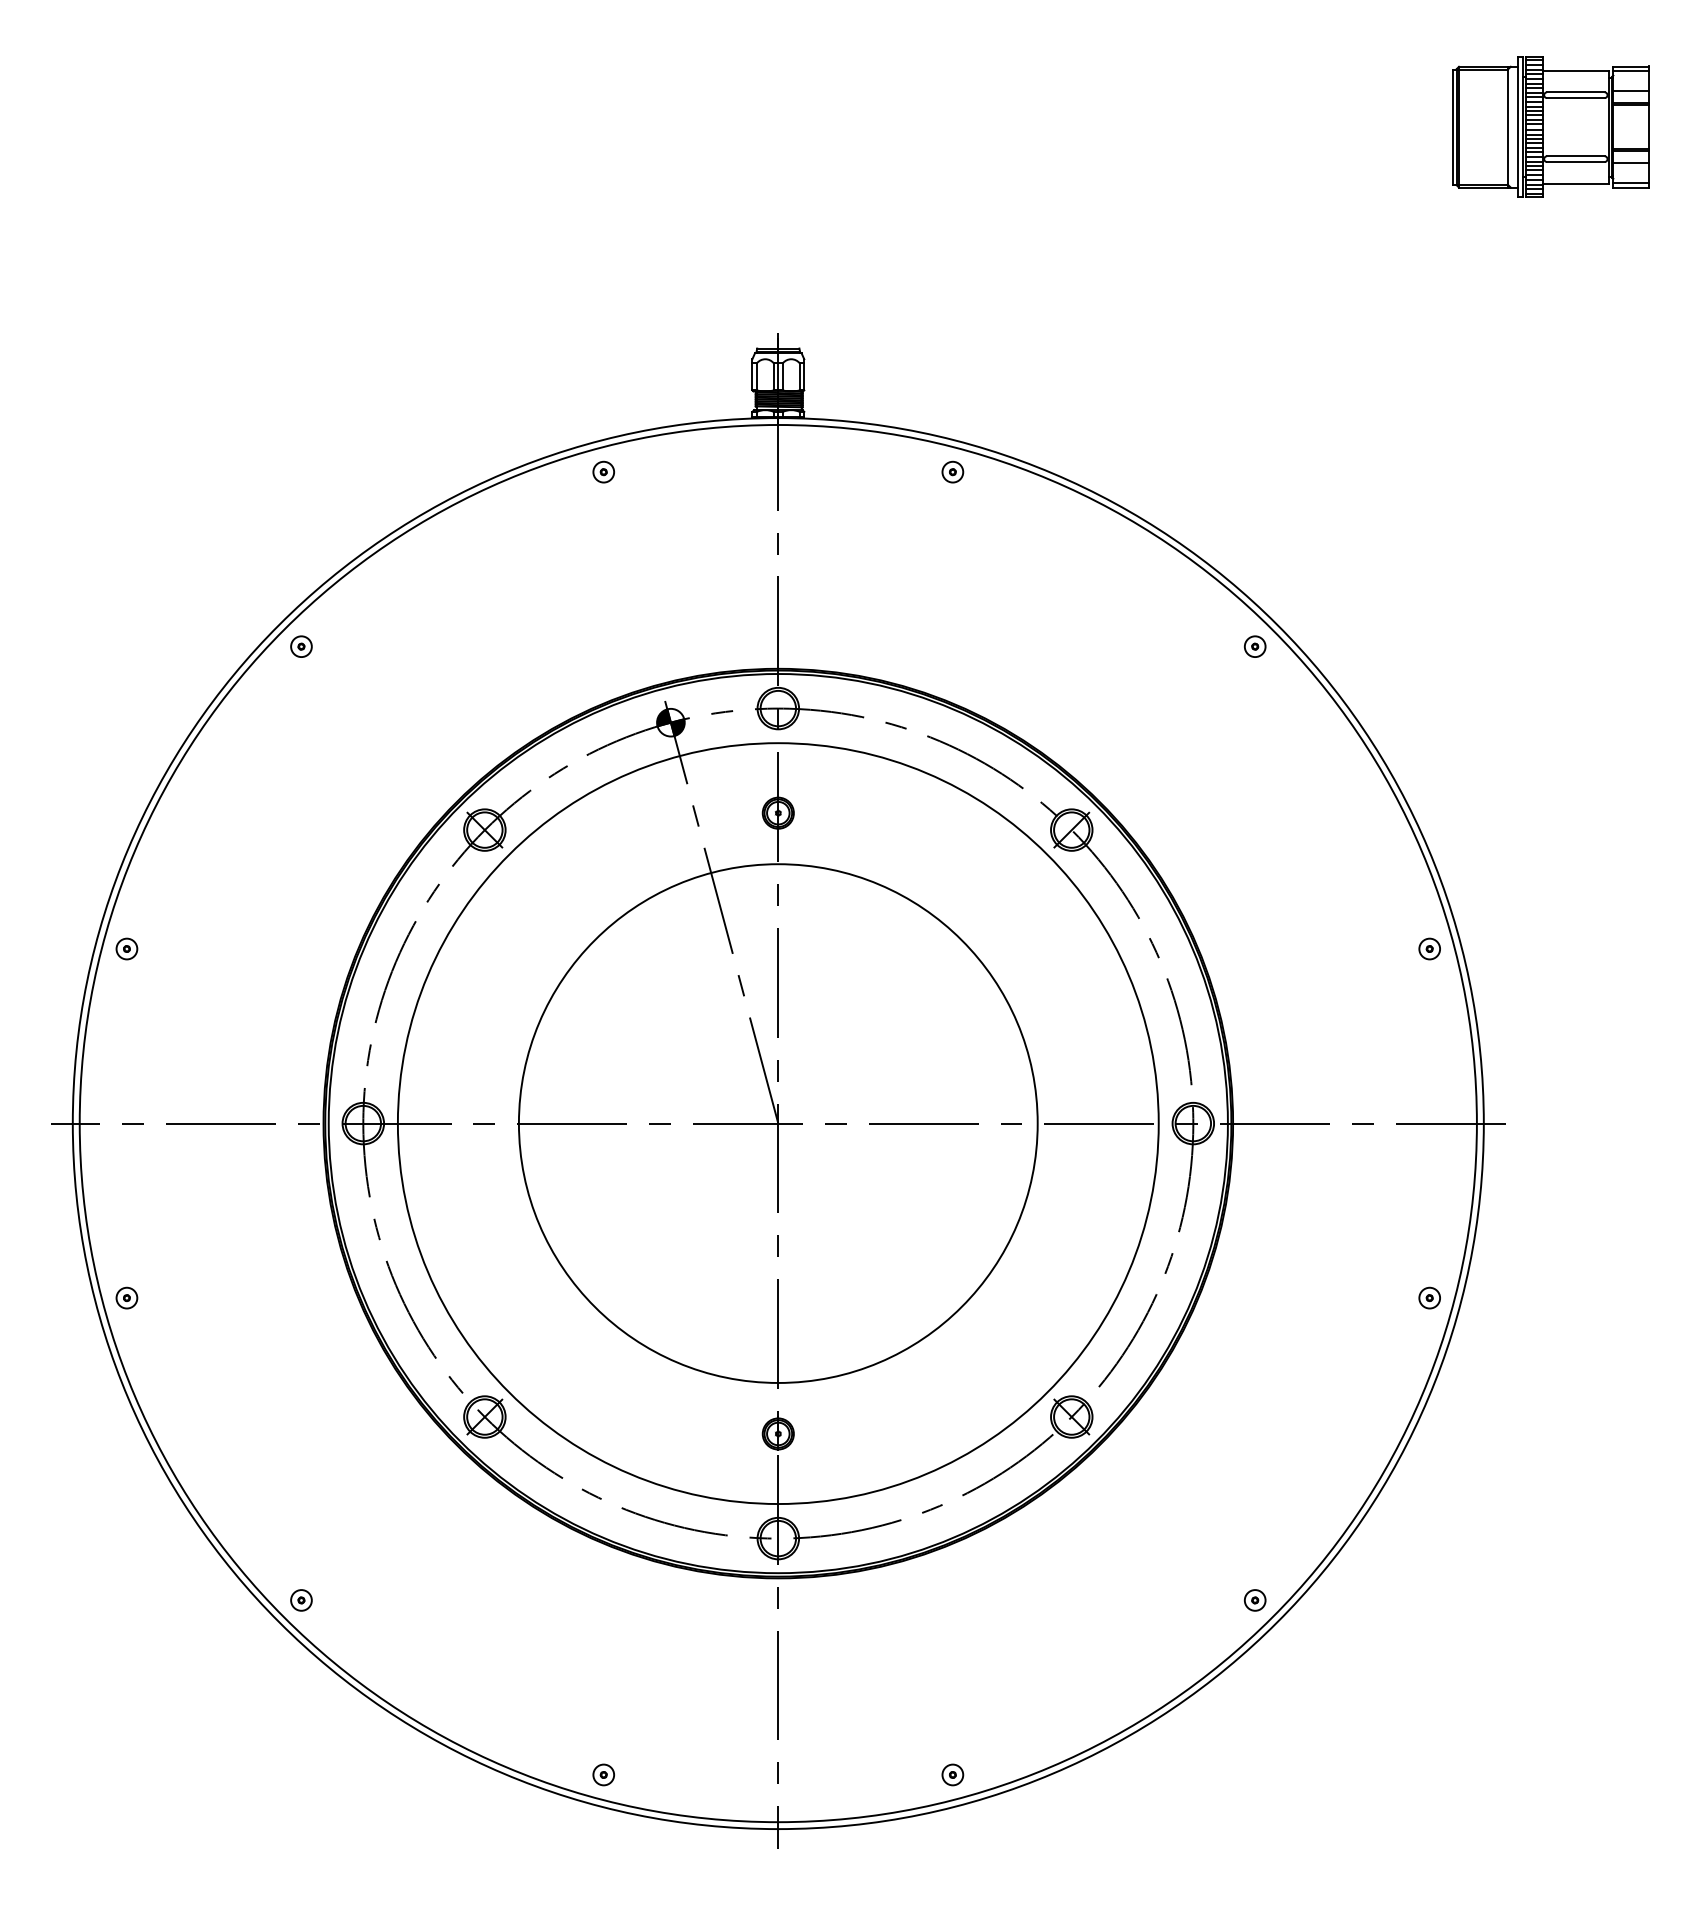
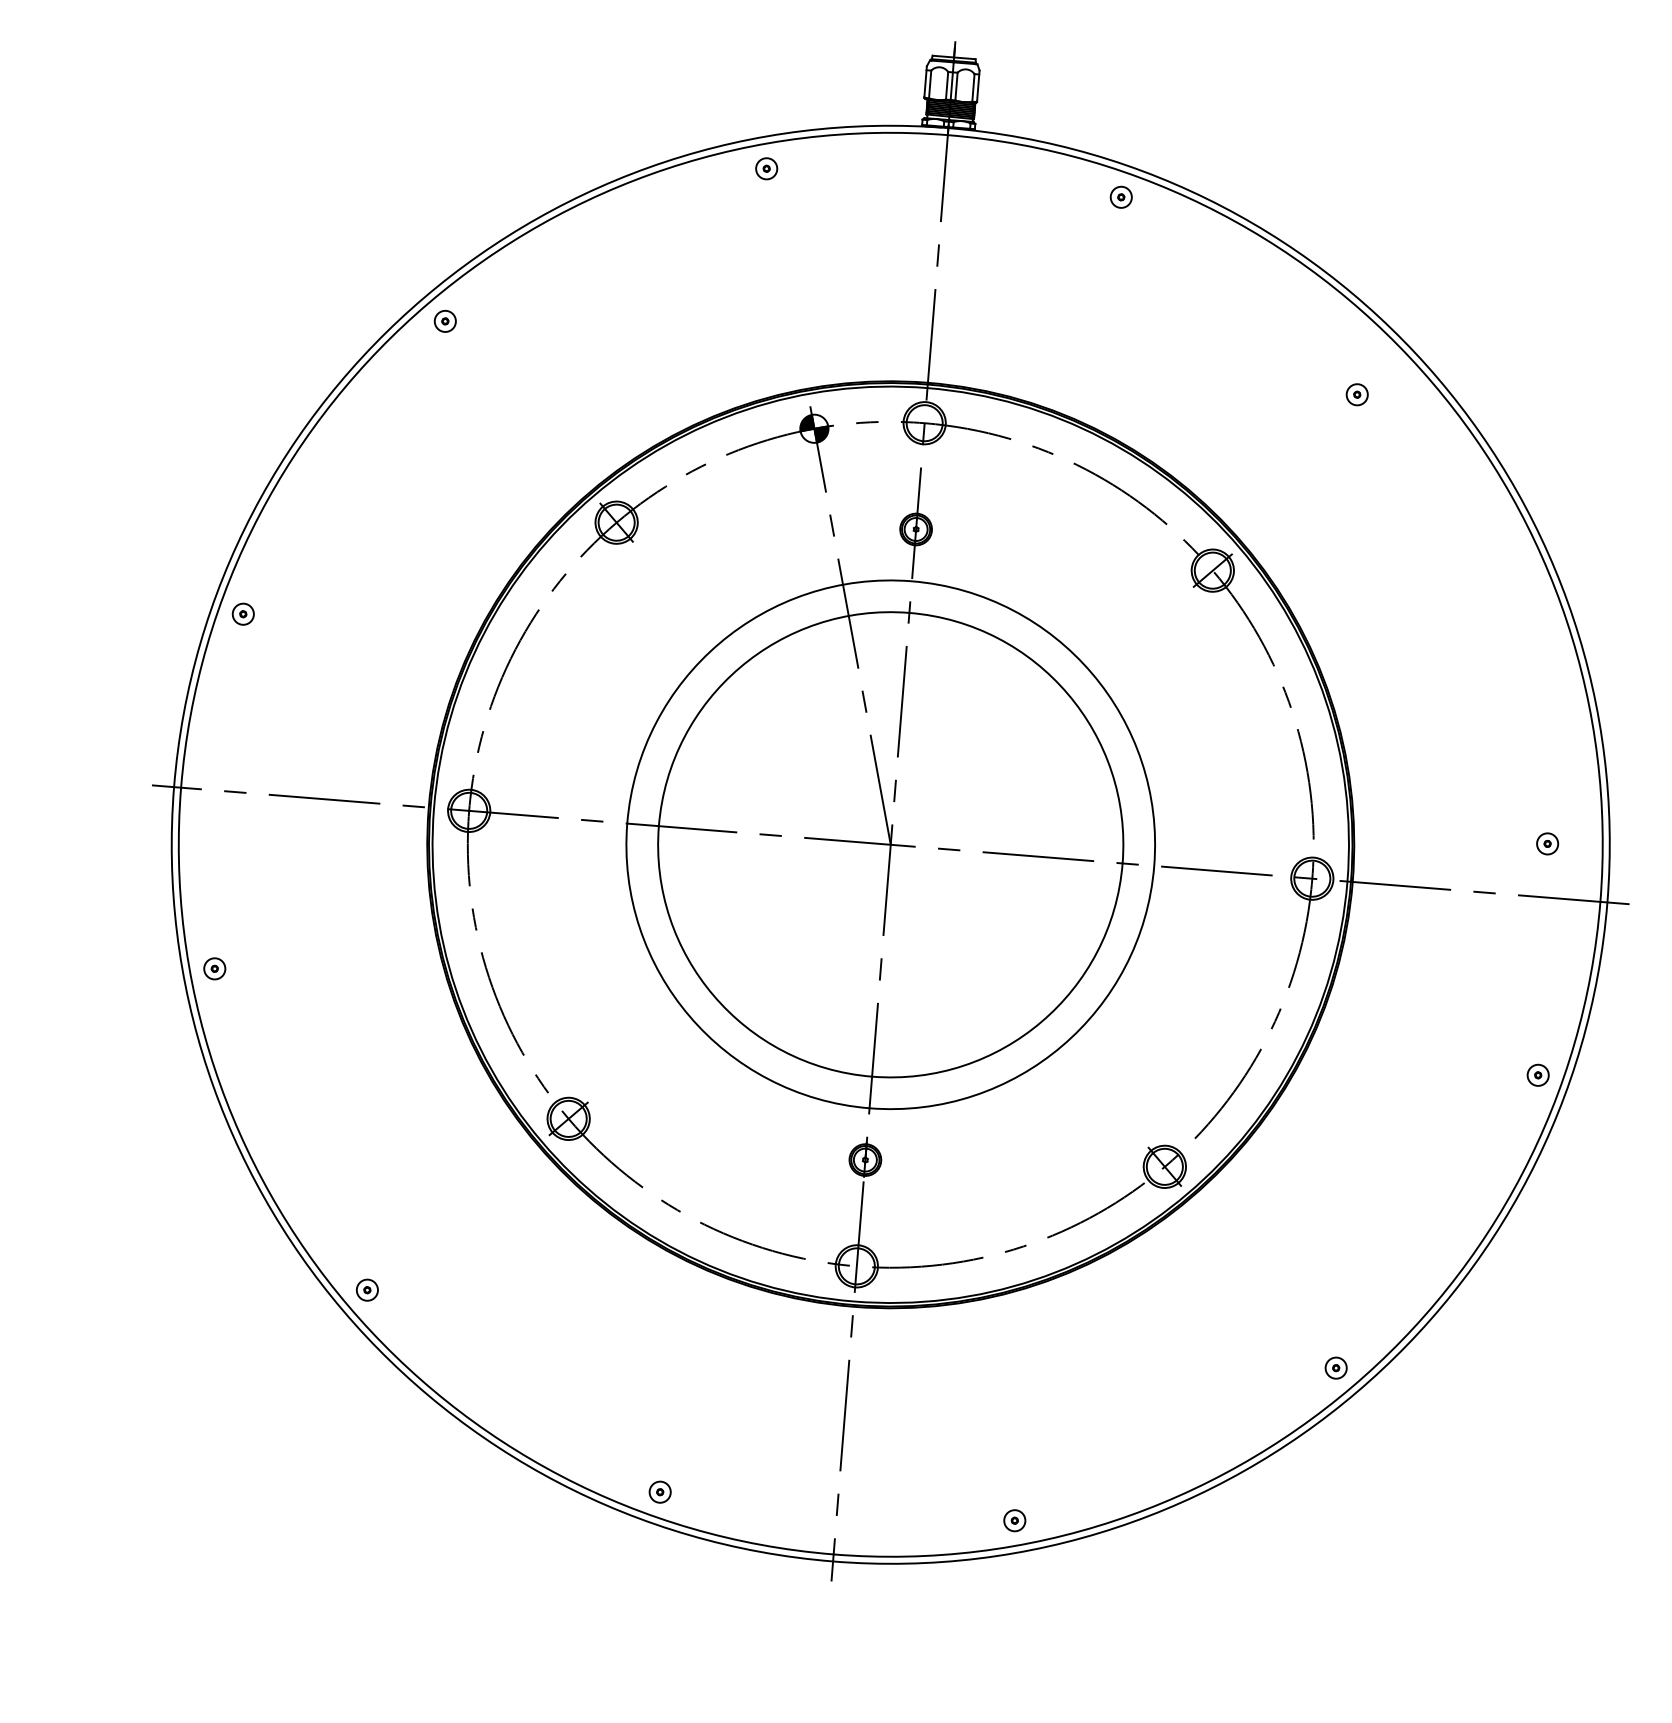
part: (1255, 646) -> (1357, 394), moved
part: (1429, 948) -> (1547, 843), moved
circle: (777, 1123) -> (889, 844), size x0.6

